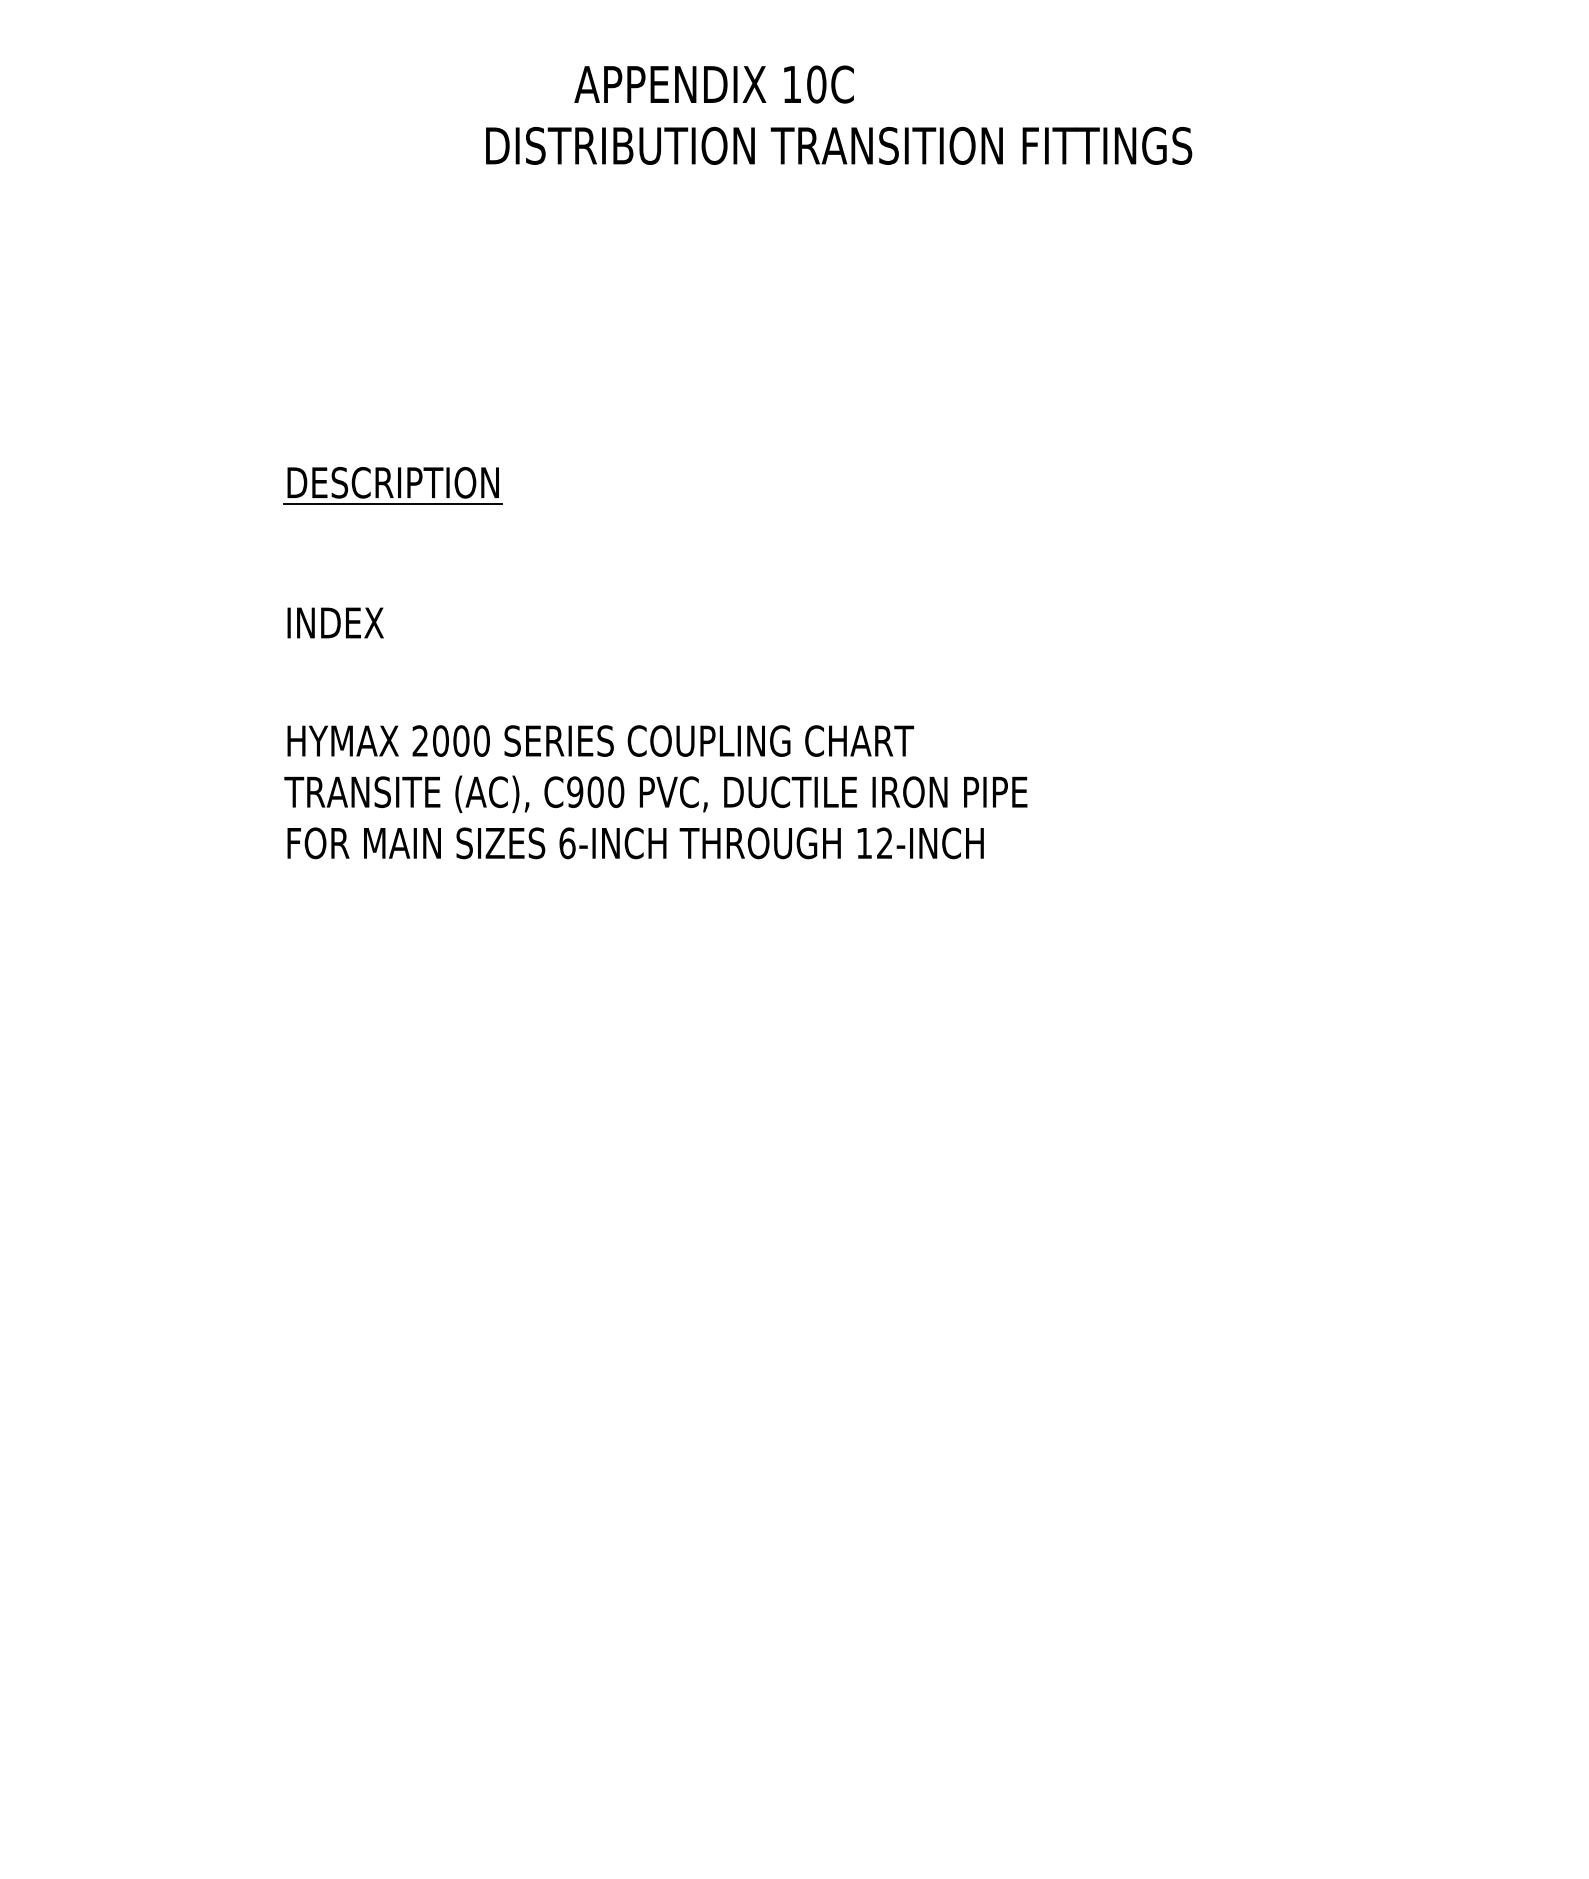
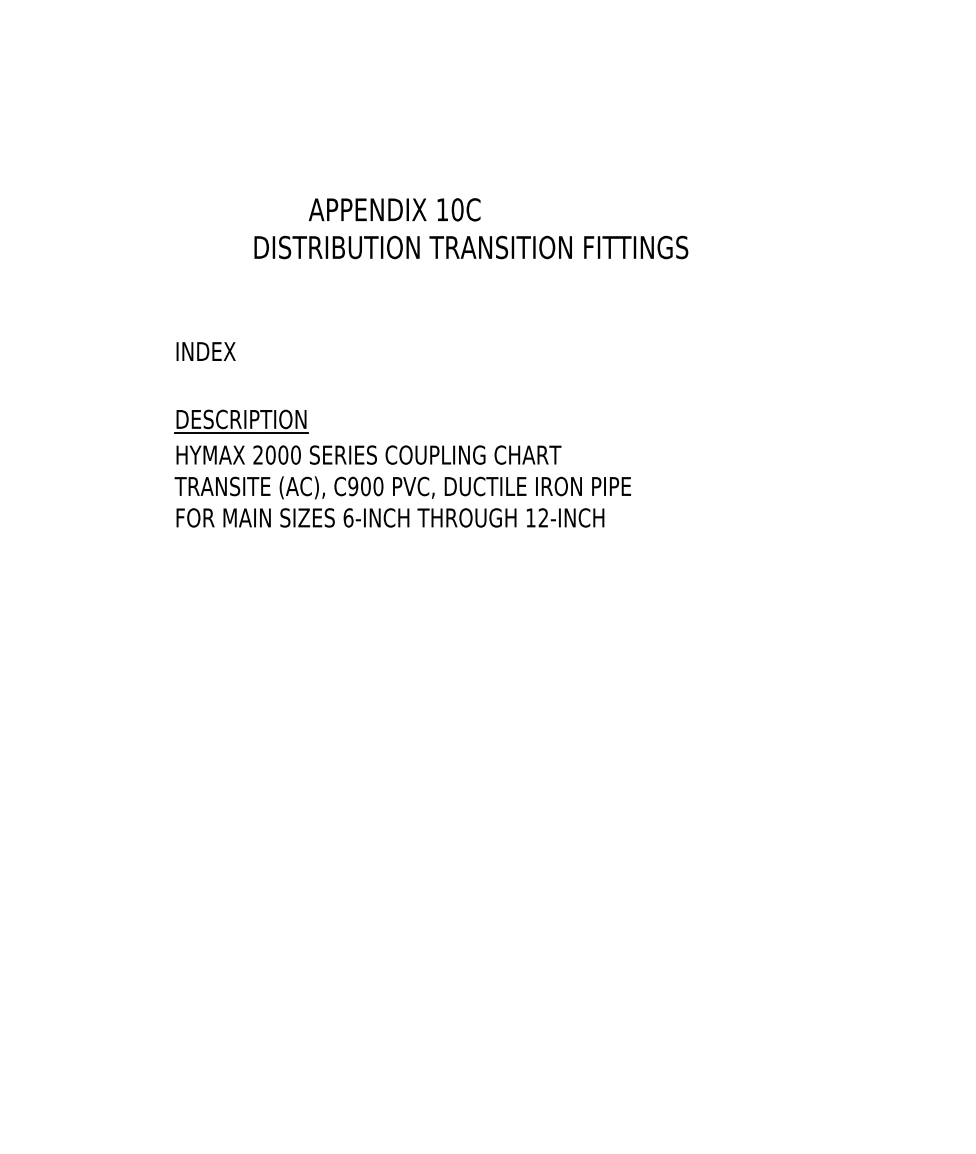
text: (839, 114) -> (471, 228), moved
part: (393, 486) -> (241, 421), moved
text: (334, 622) -> (205, 351), moved

